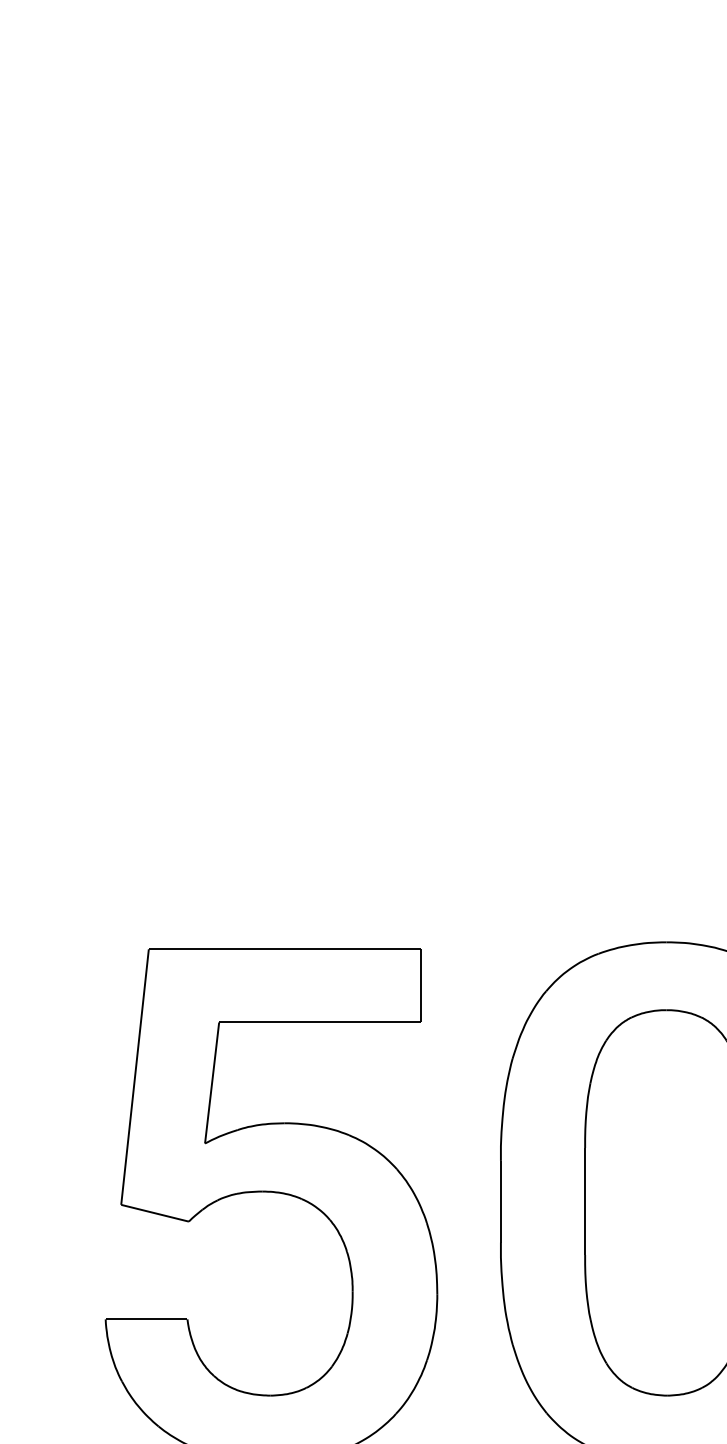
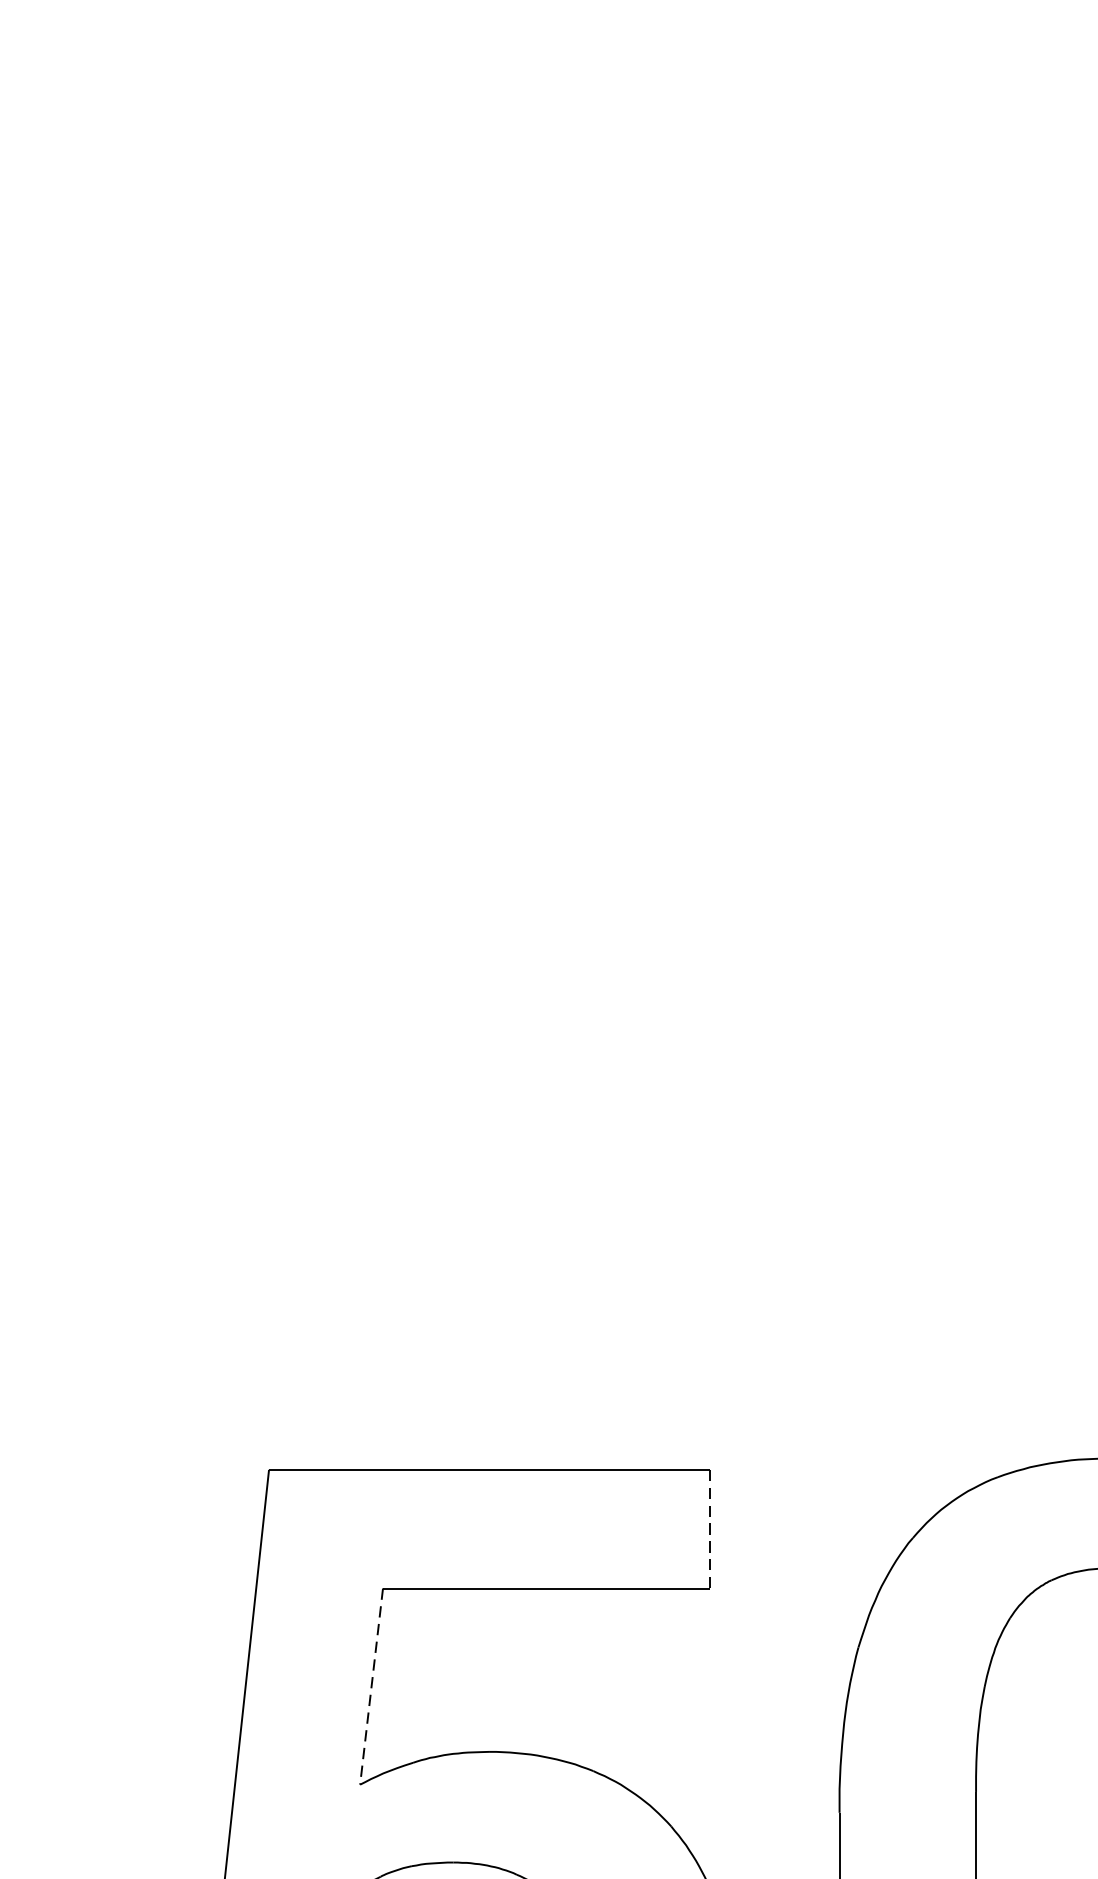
line: (420, 985) -> (709, 1528), solid -> dashed
line: (212, 1083) -> (372, 1687), solid -> dashed

